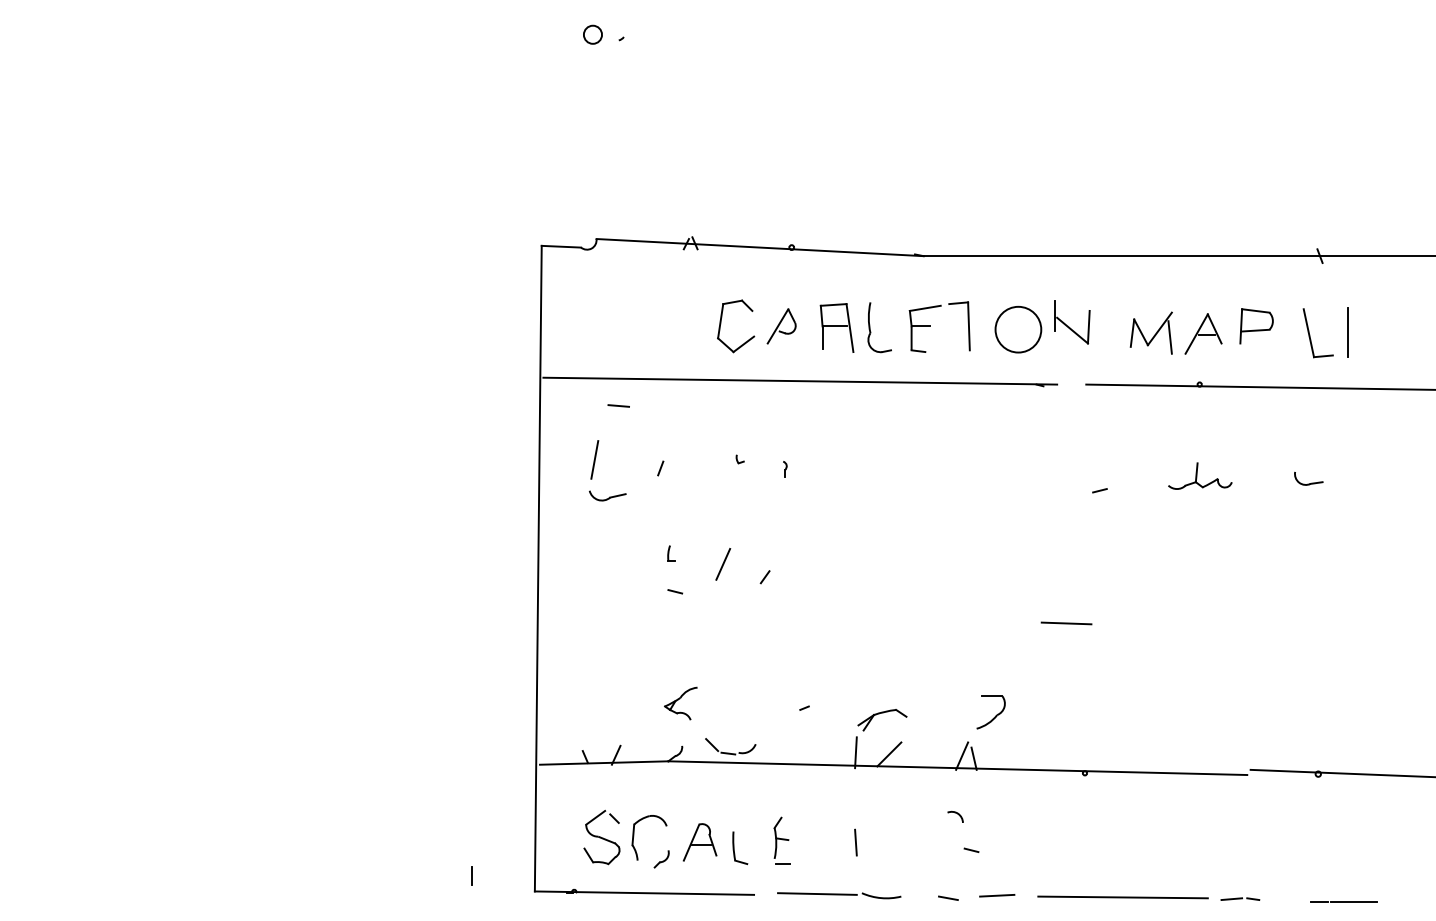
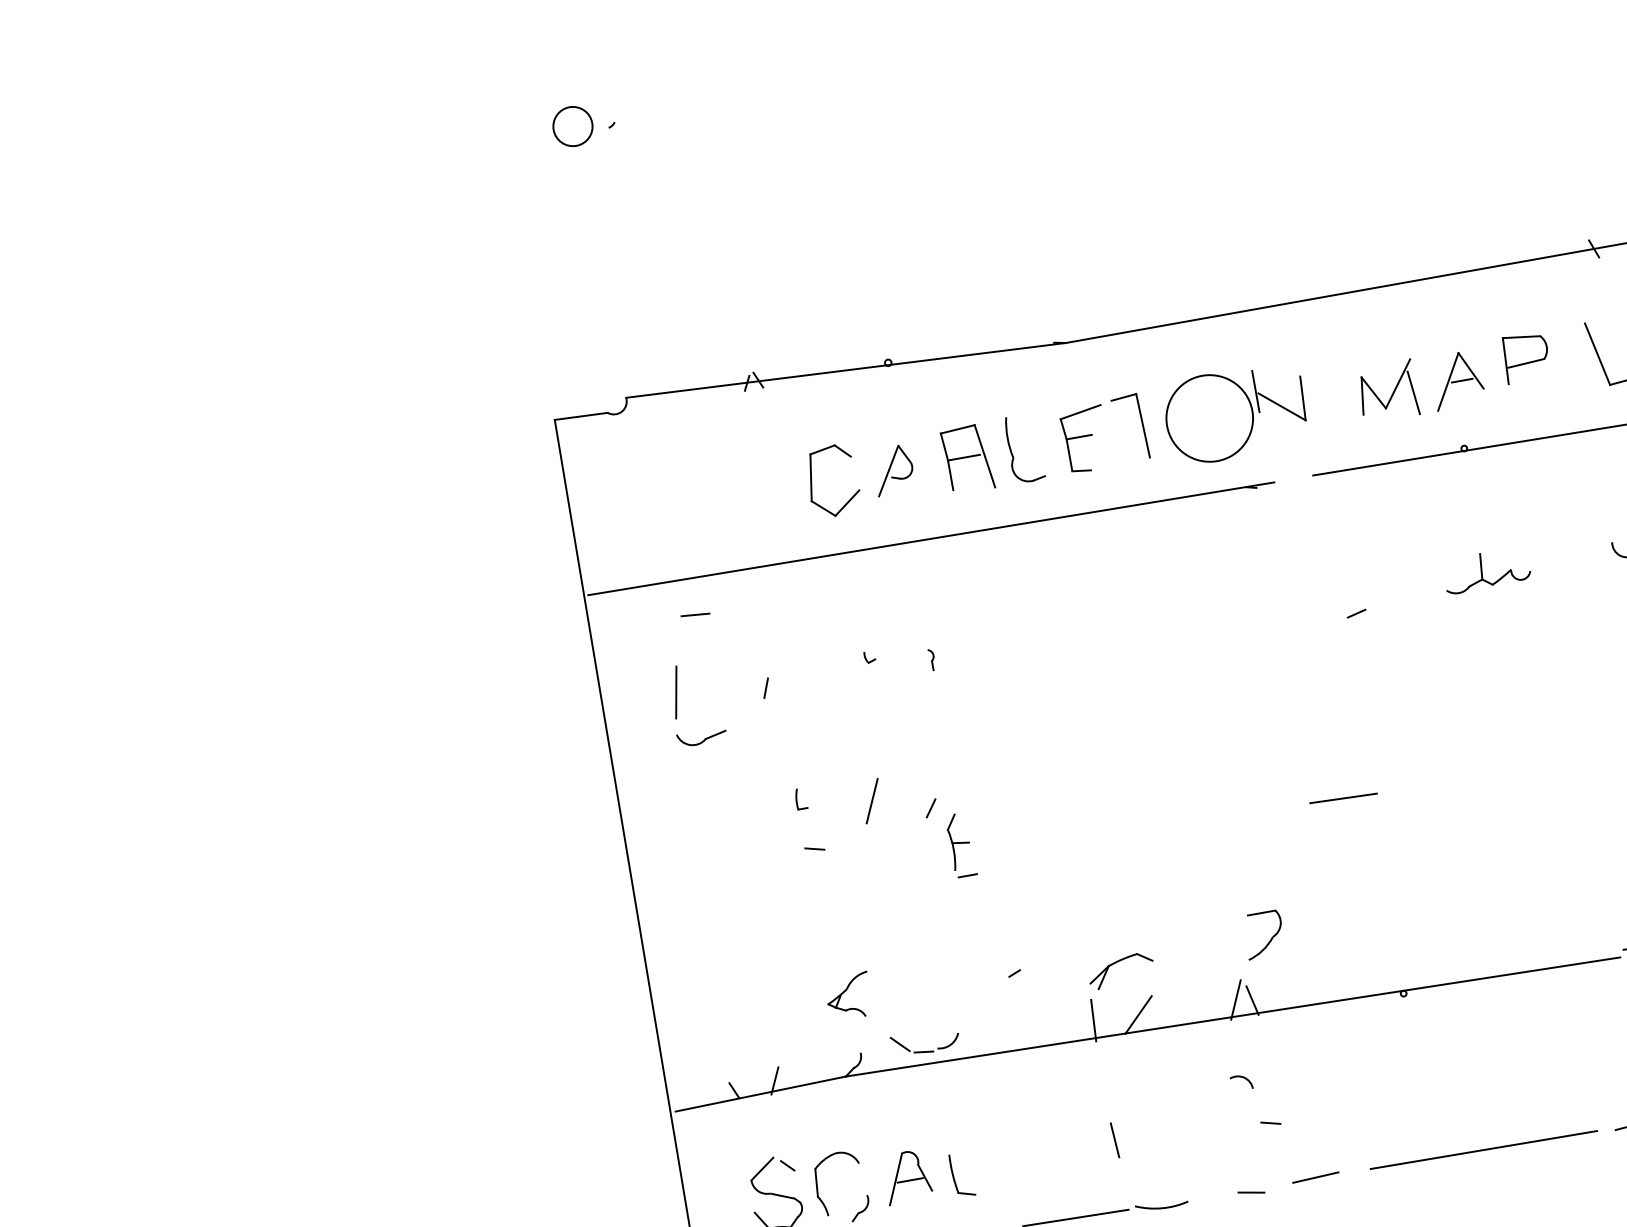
circle: (592, 34) -> (572, 126), size x1.6
circle: (1018, 329) -> (1209, 418), size x1.4
part: (781, 840) -> (960, 844), moved

